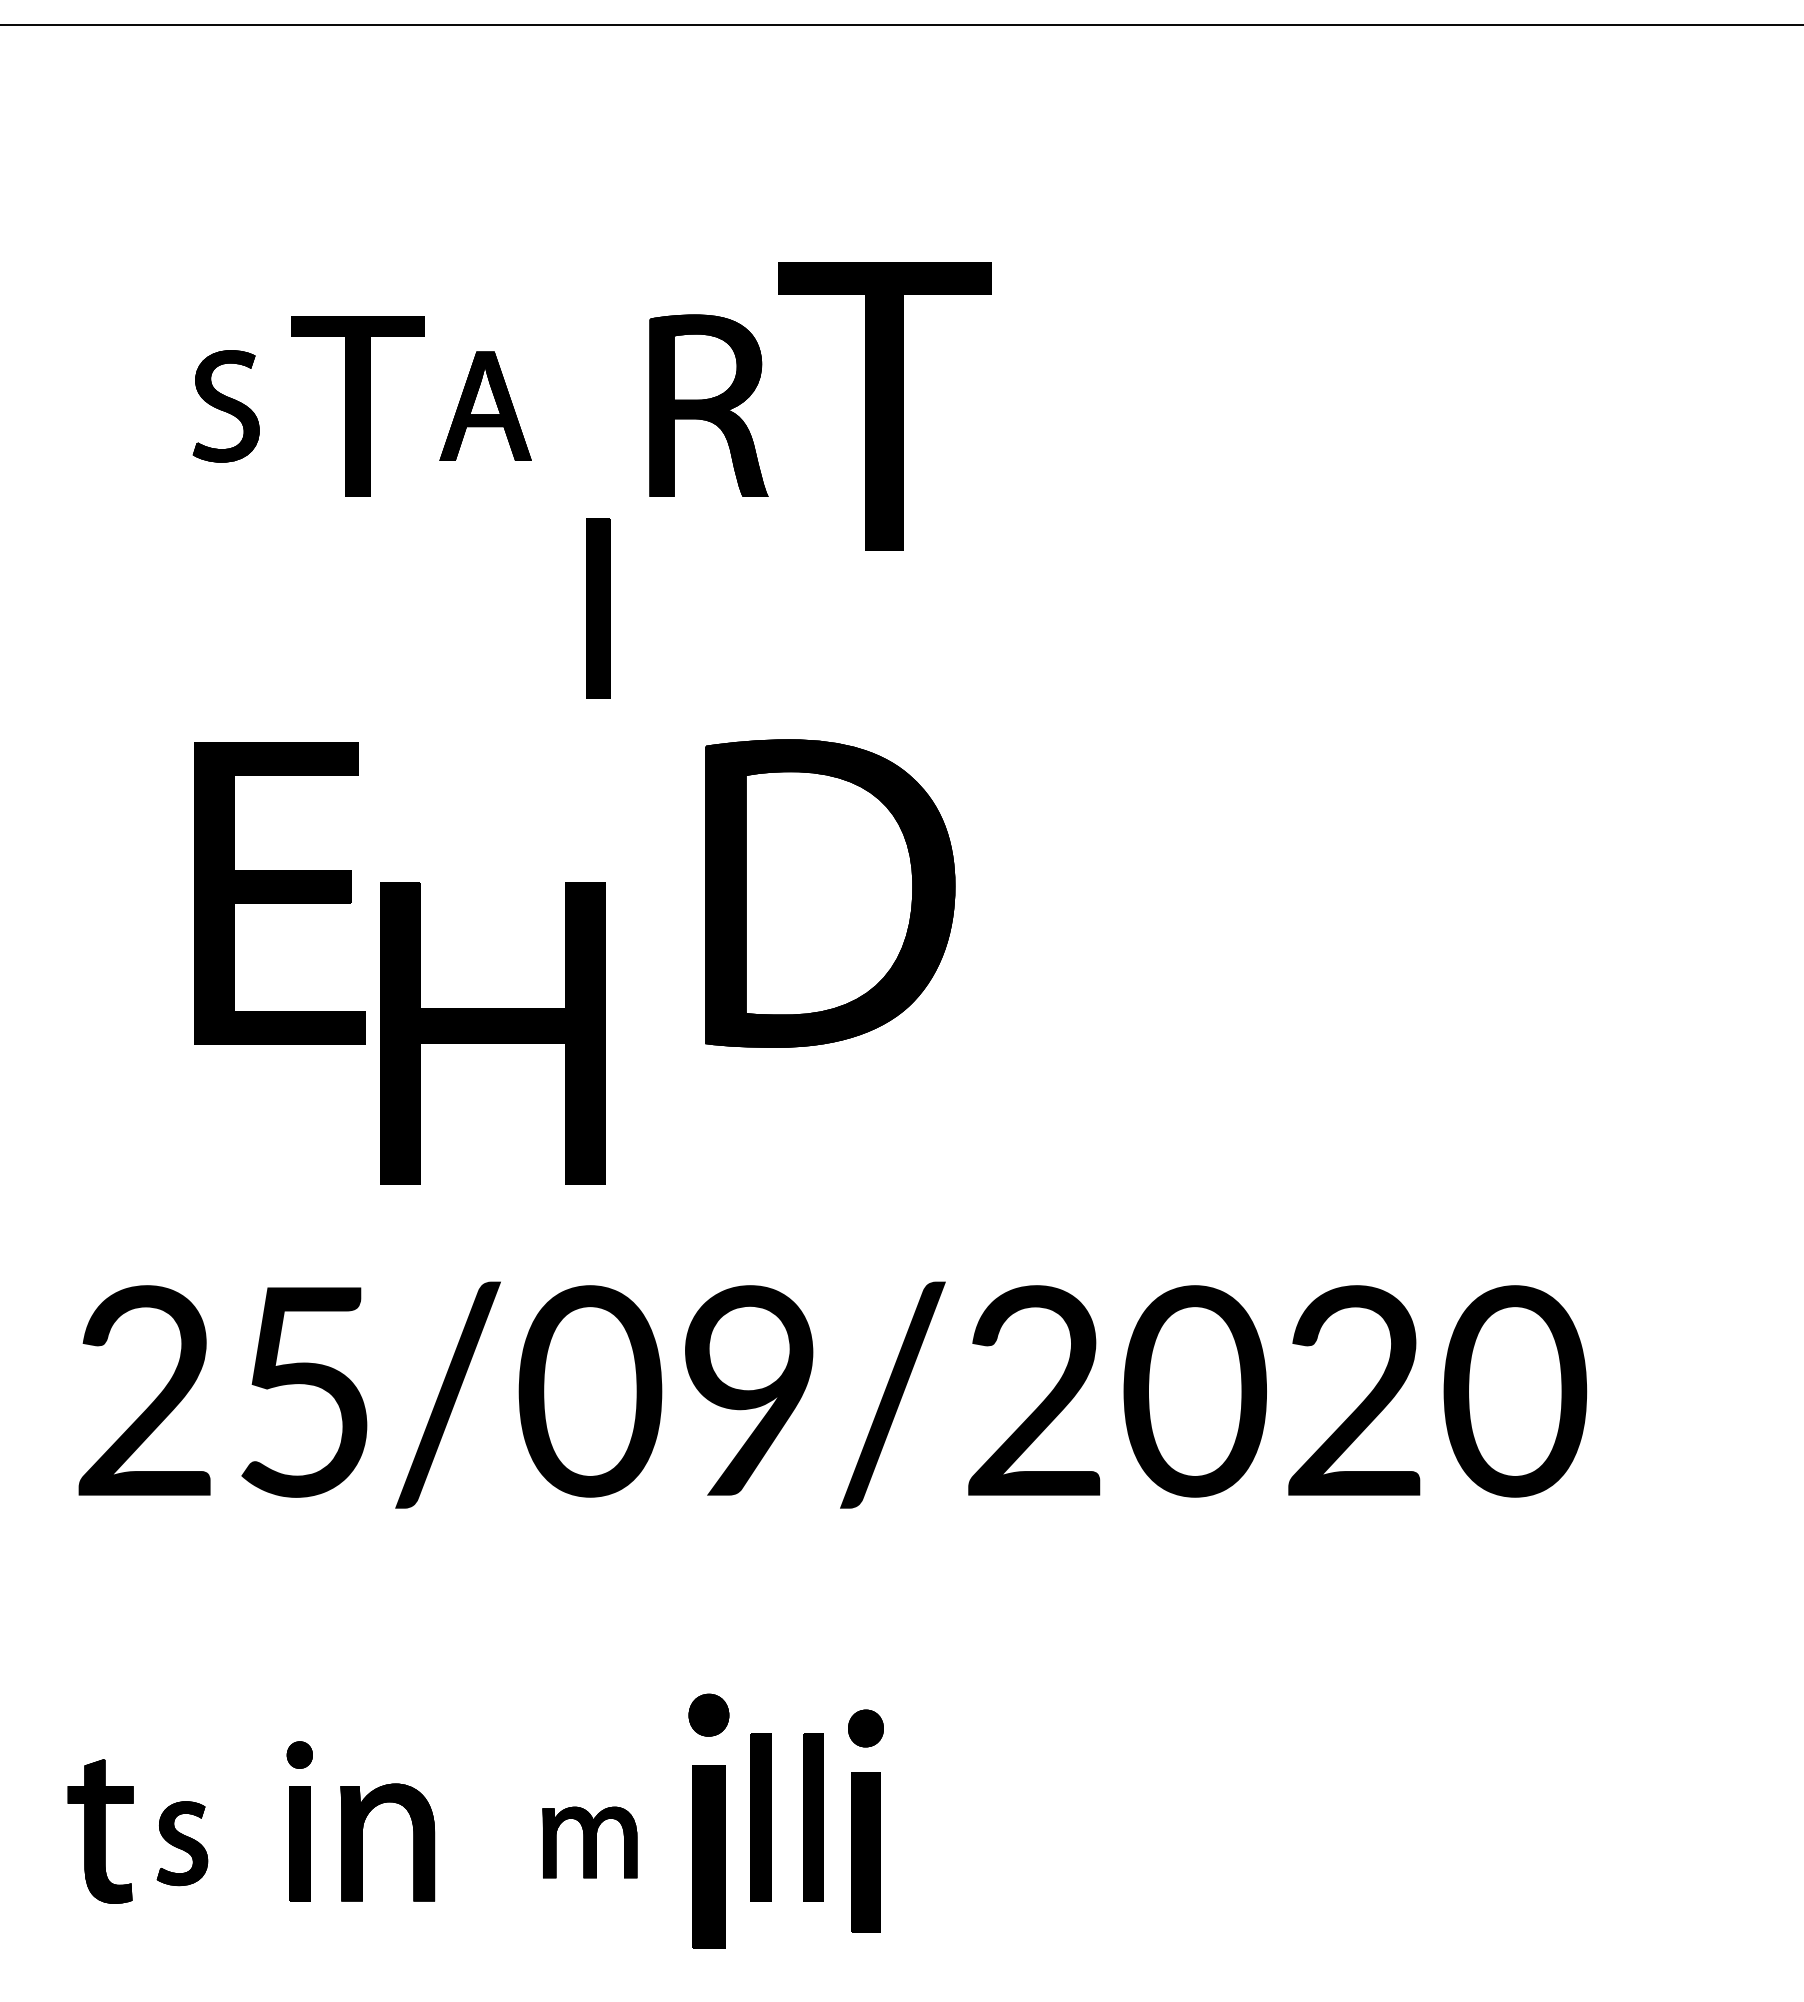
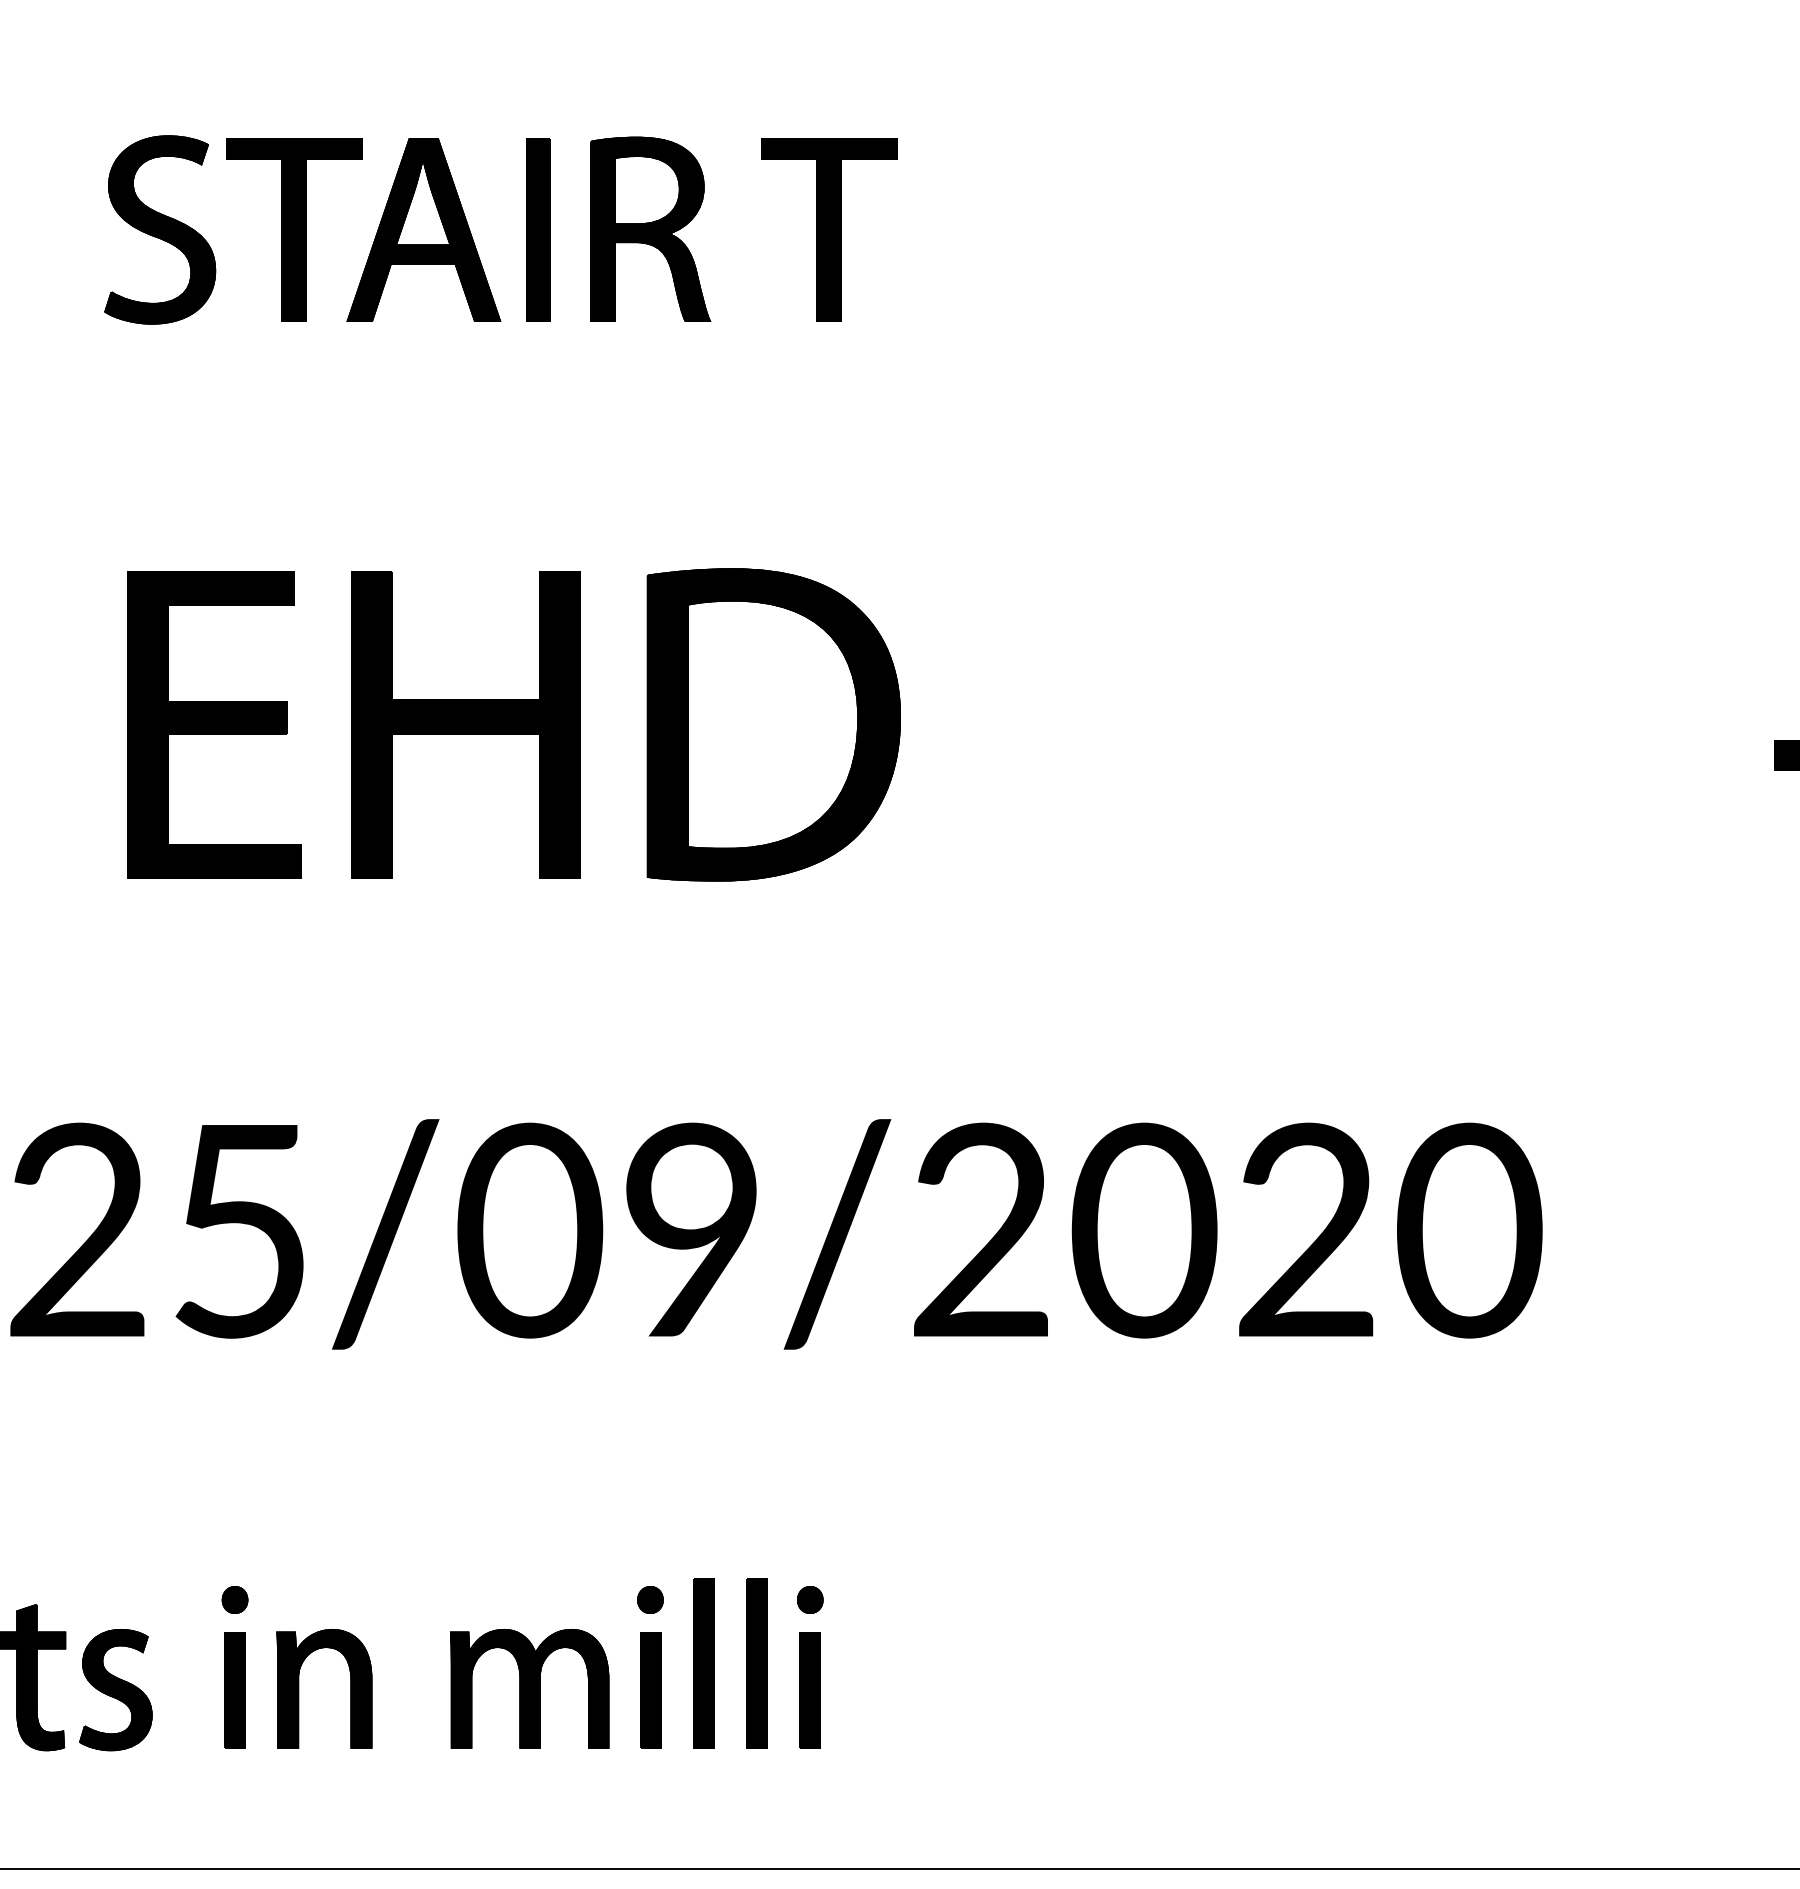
part: (485, 405) -> (423, 229), size x1.67
part: (226, 406) -> (160, 230), size x1.67
part: (884, 406) -> (828, 230), size x0.62
part: (598, 608) -> (538, 230), moved
part: (492, 1033) -> (465, 724), moved
part: (708, 1821) -> (650, 1667), size x0.62
part: (866, 1821) -> (810, 1667), size x0.71
part: (589, 1842) -> (529, 1688), size x1.67
part: (182, 1843) -> (115, 1689), size x1.43

